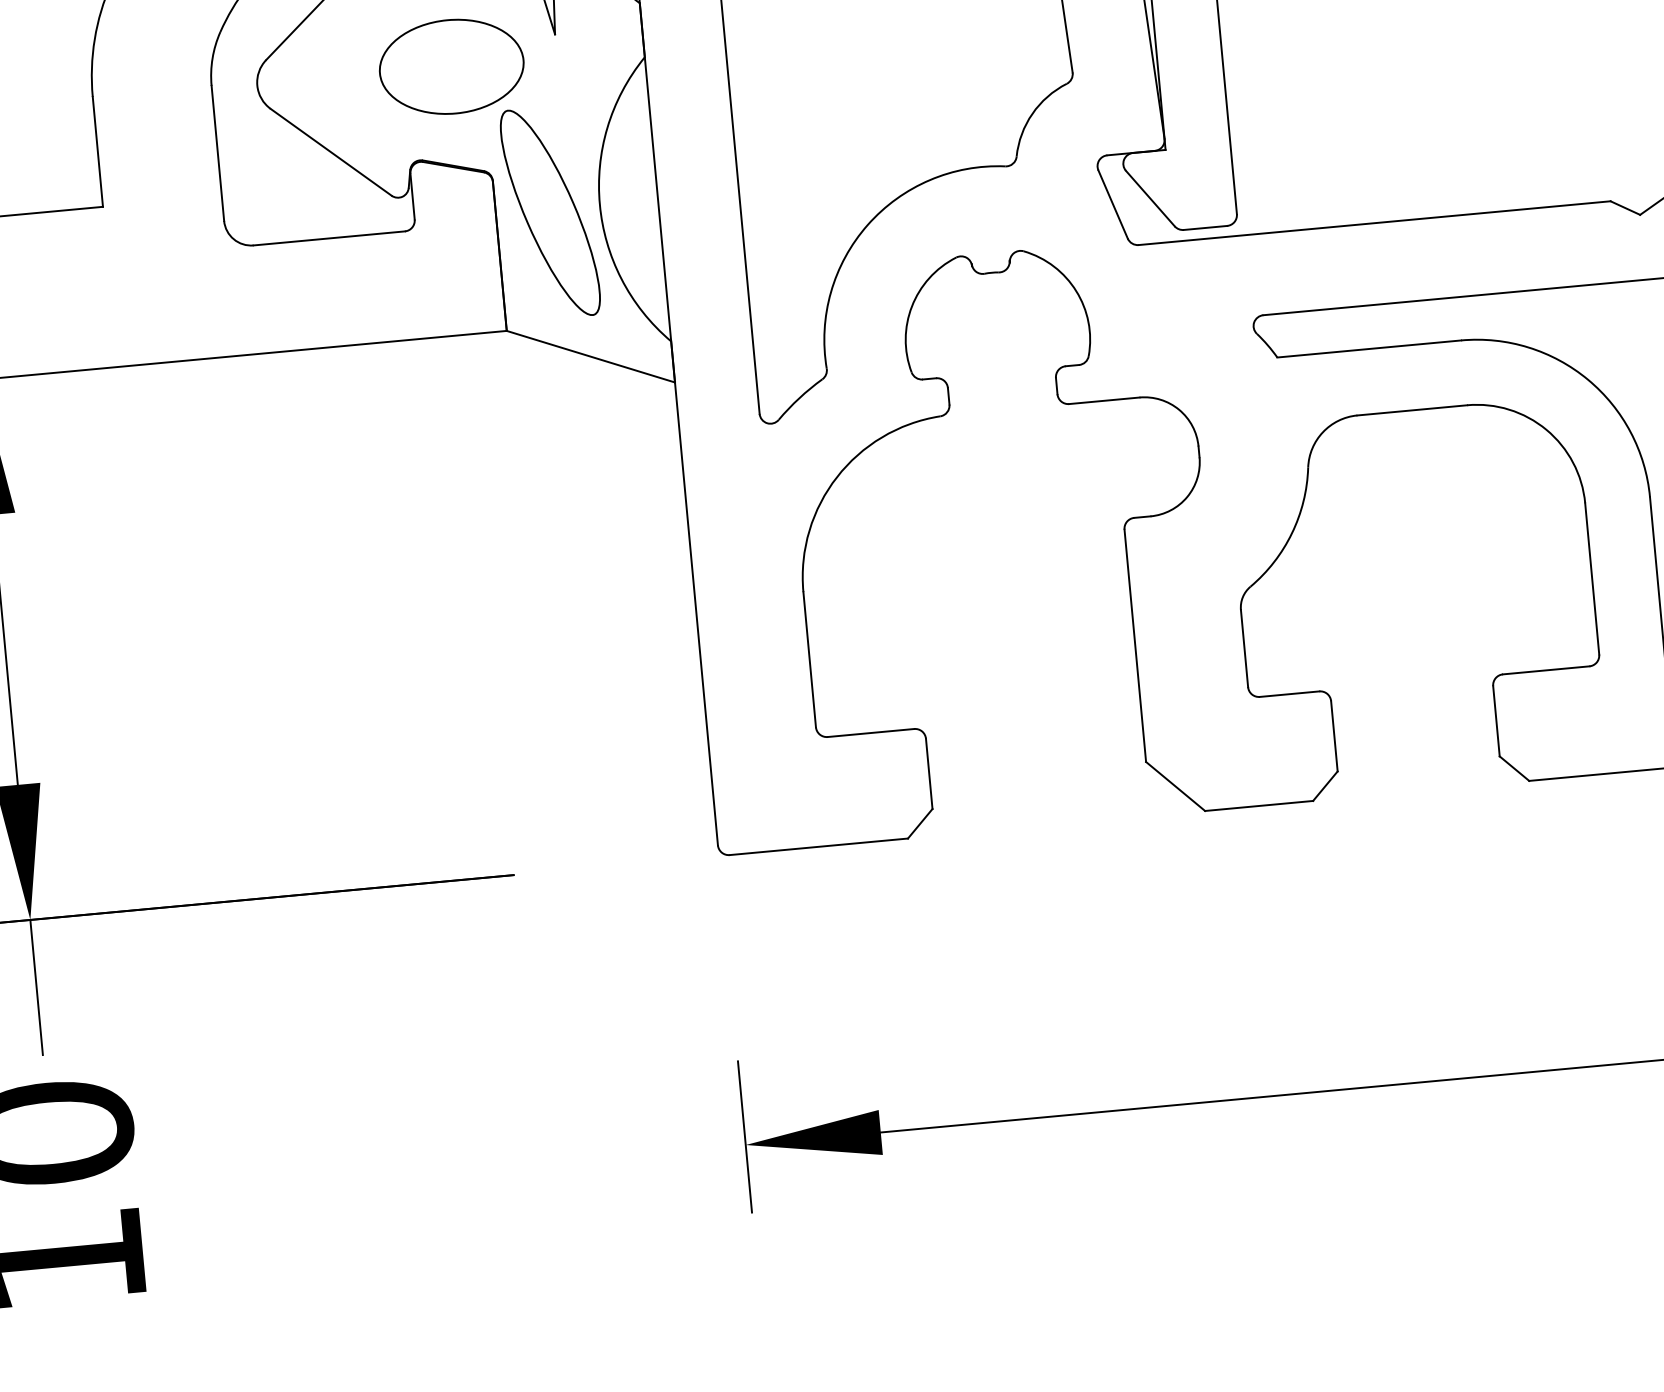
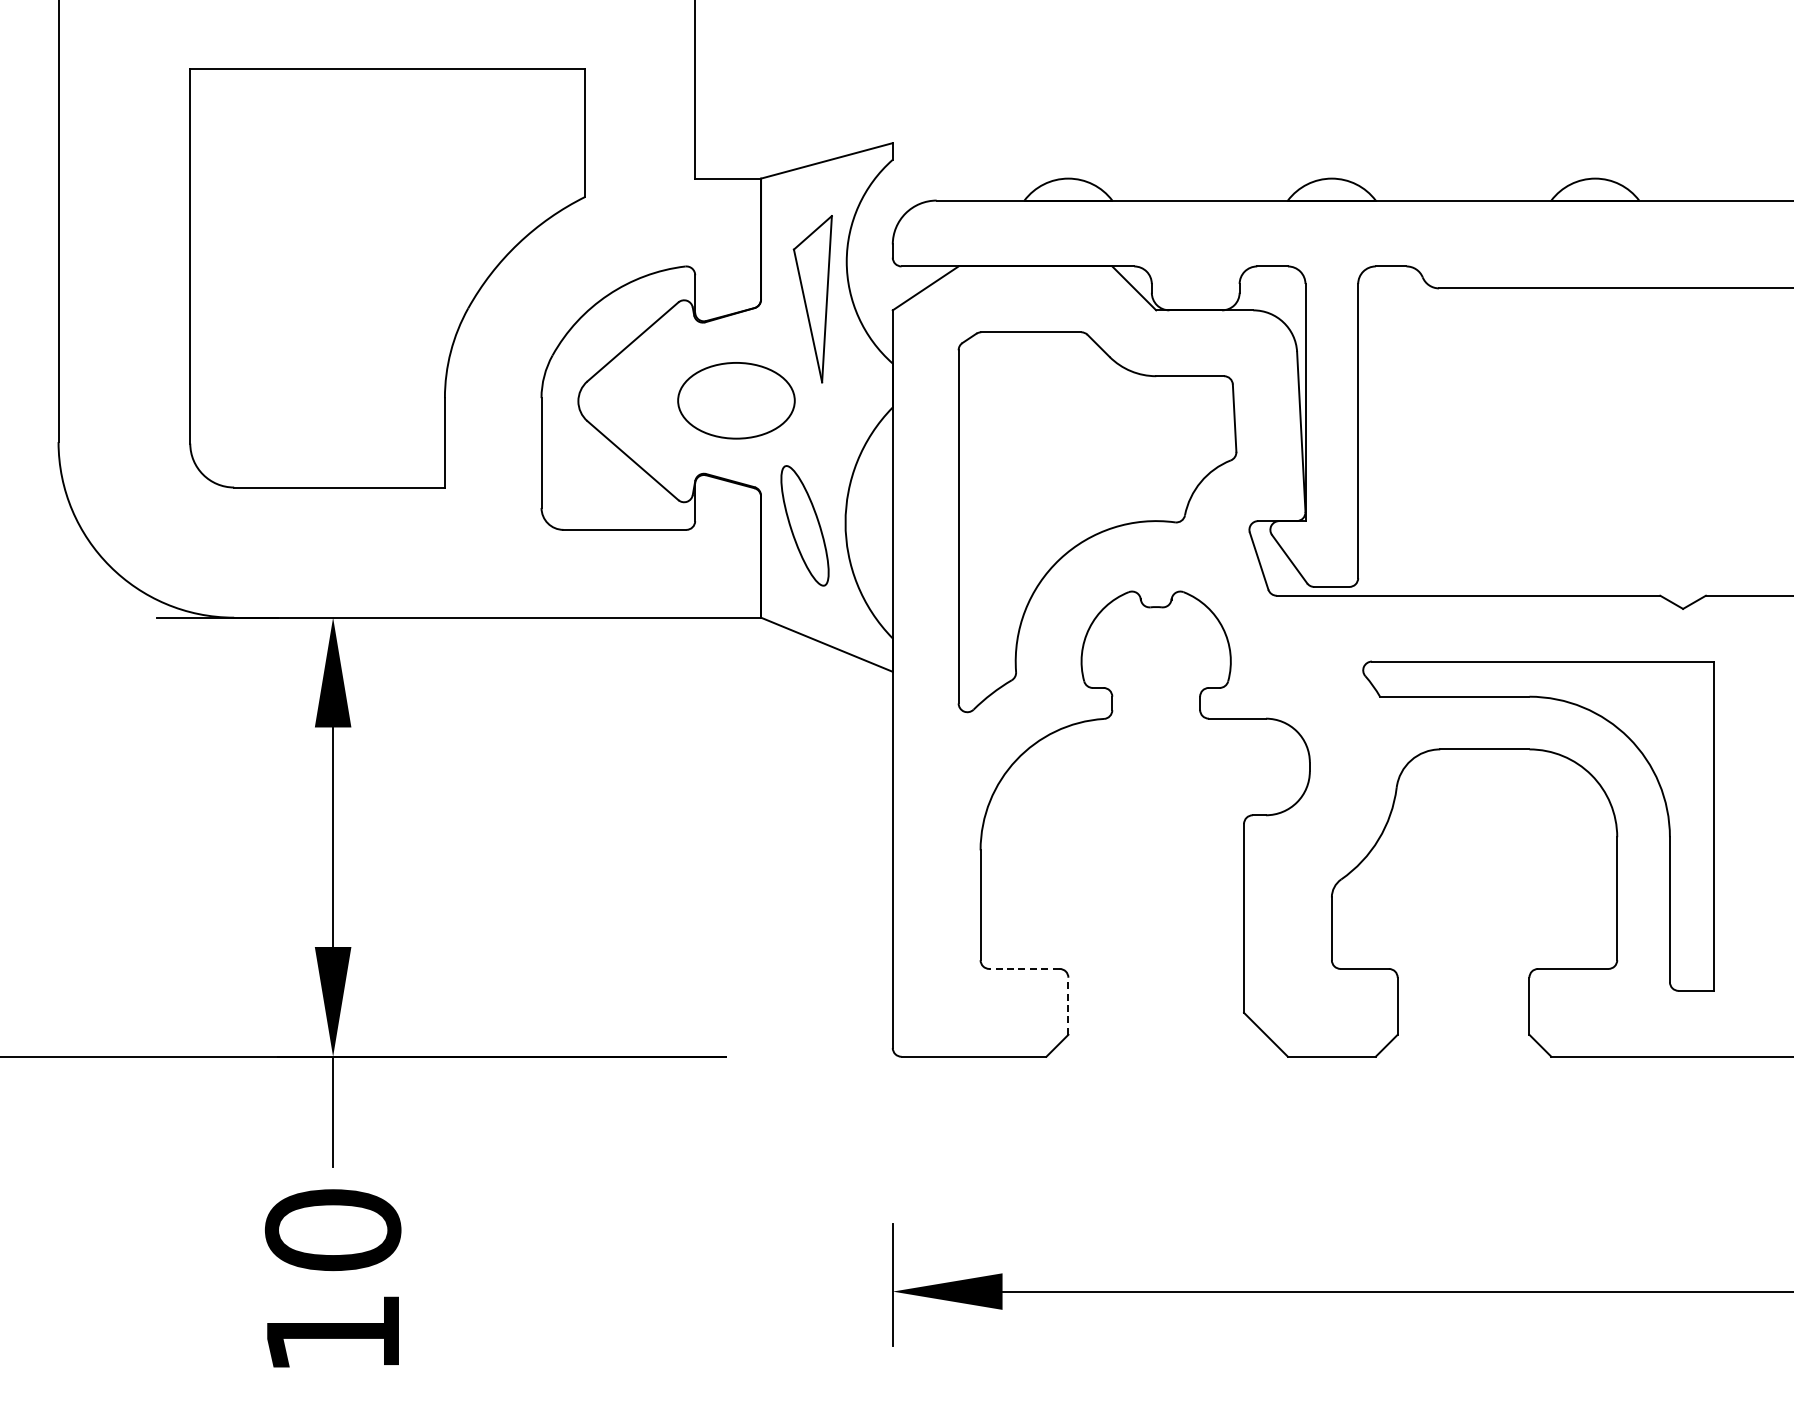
part: (549, 212) -> (804, 525), size x0.7
line: (870, 732) -> (1024, 968), solid -> dashed
line: (929, 774) -> (1068, 1006), solid -> dashed

